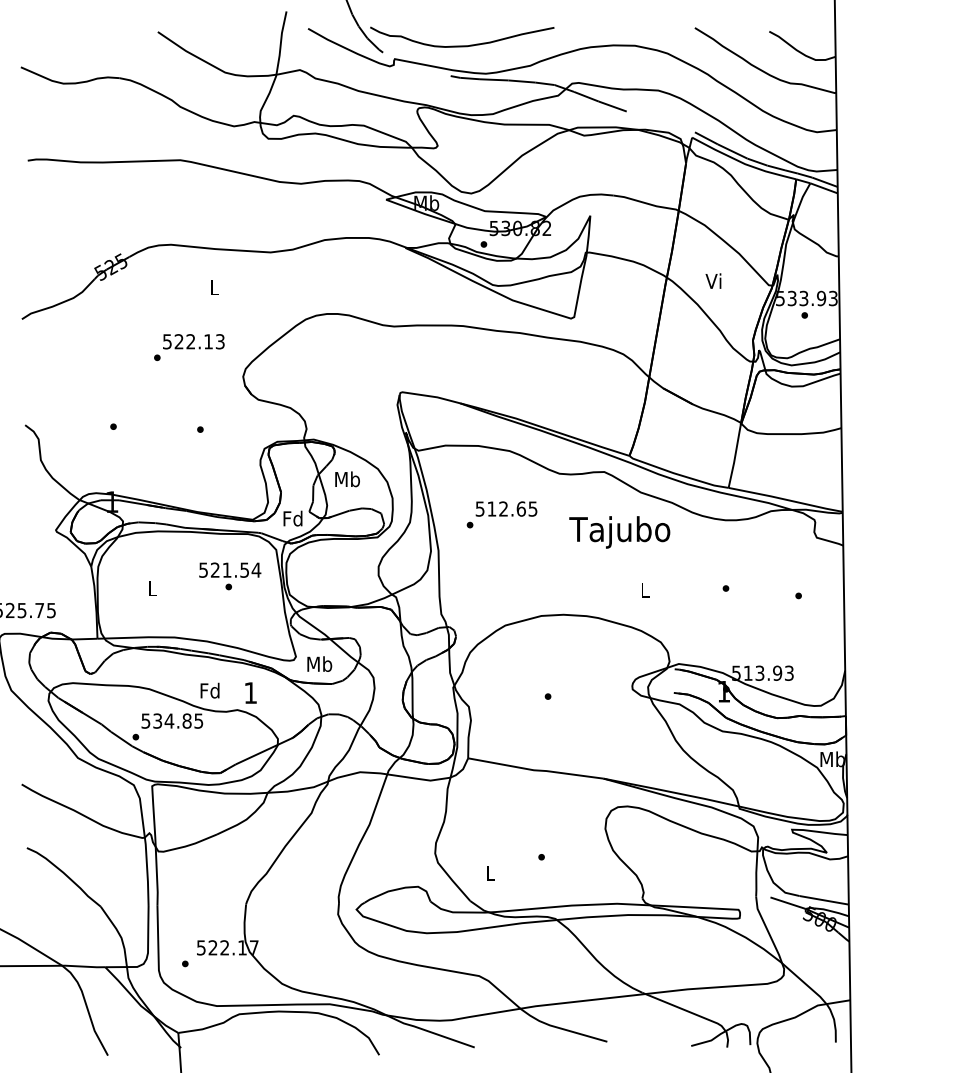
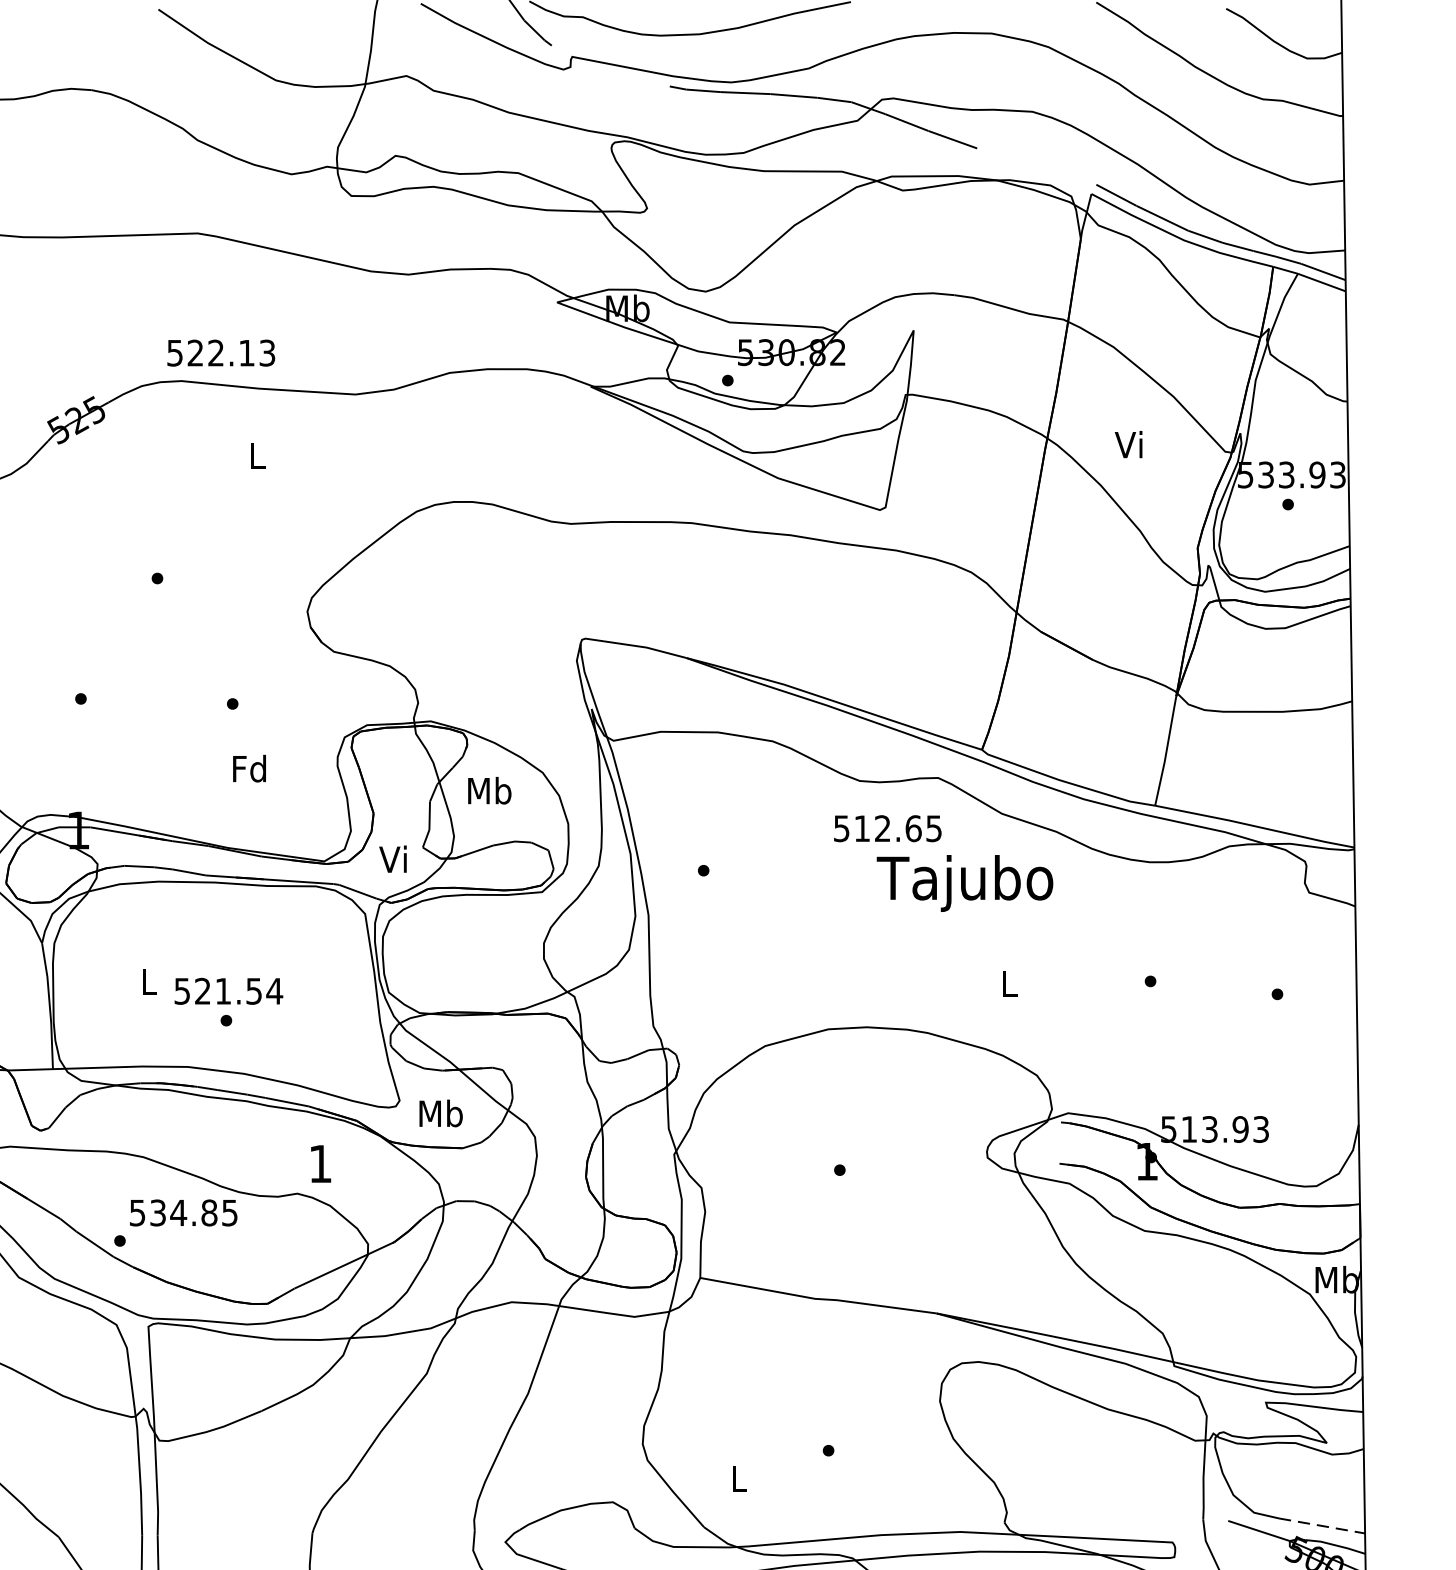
text: (193, 341) -> (220, 352), moved
text: (506, 508) -> (887, 827), moved
text: (292, 518) -> (393, 859), Fd -> Vi
text: (230, 576) -> (229, 1002), moved
text: (209, 690) -> (248, 768), moved
line: (824, 900) -> (1322, 1526), solid -> dashed

